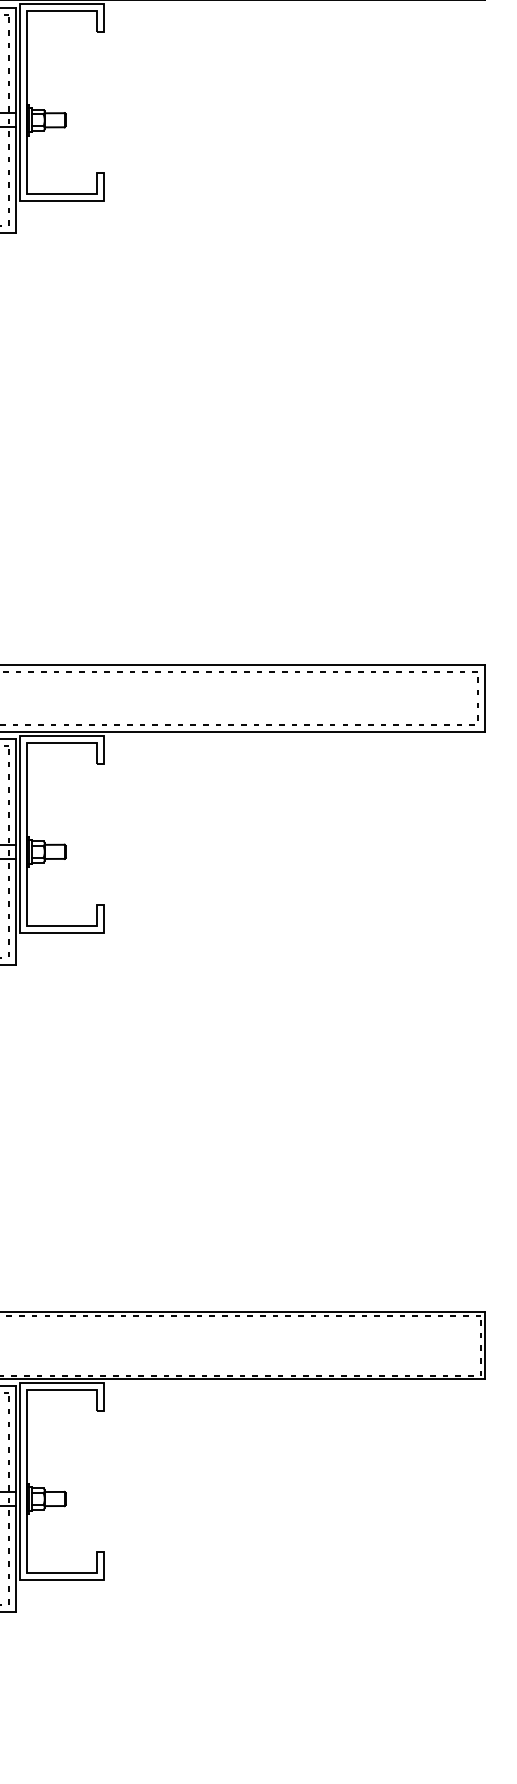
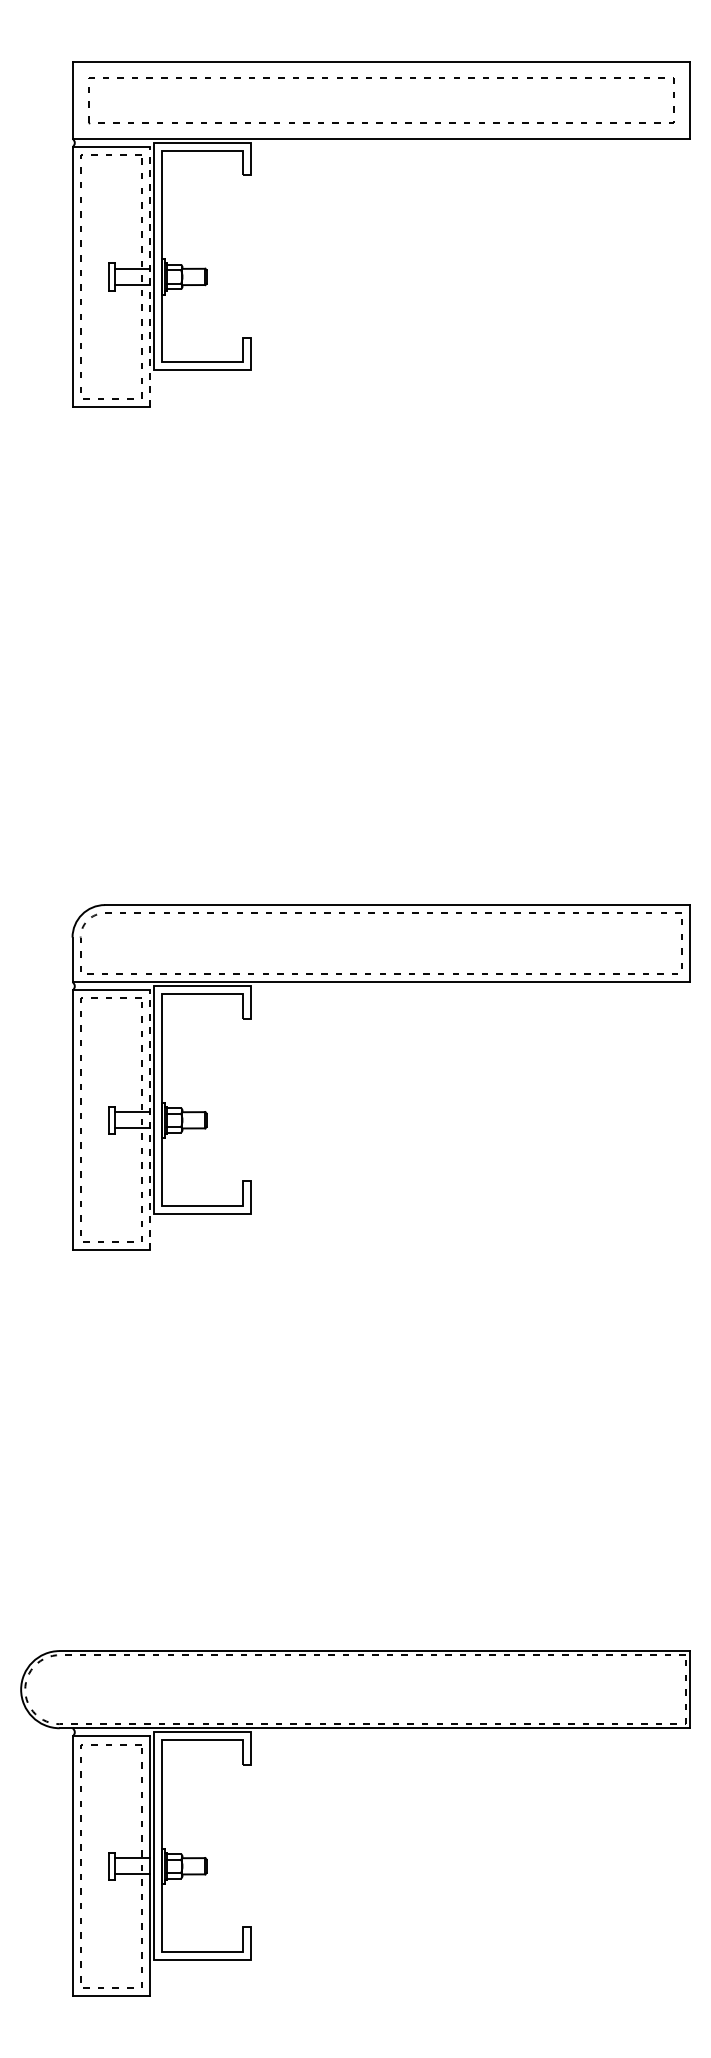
line: (16, 119) -> (149, 276), solid -> dashed
line: (16, 852) -> (149, 1120), solid -> dashed

